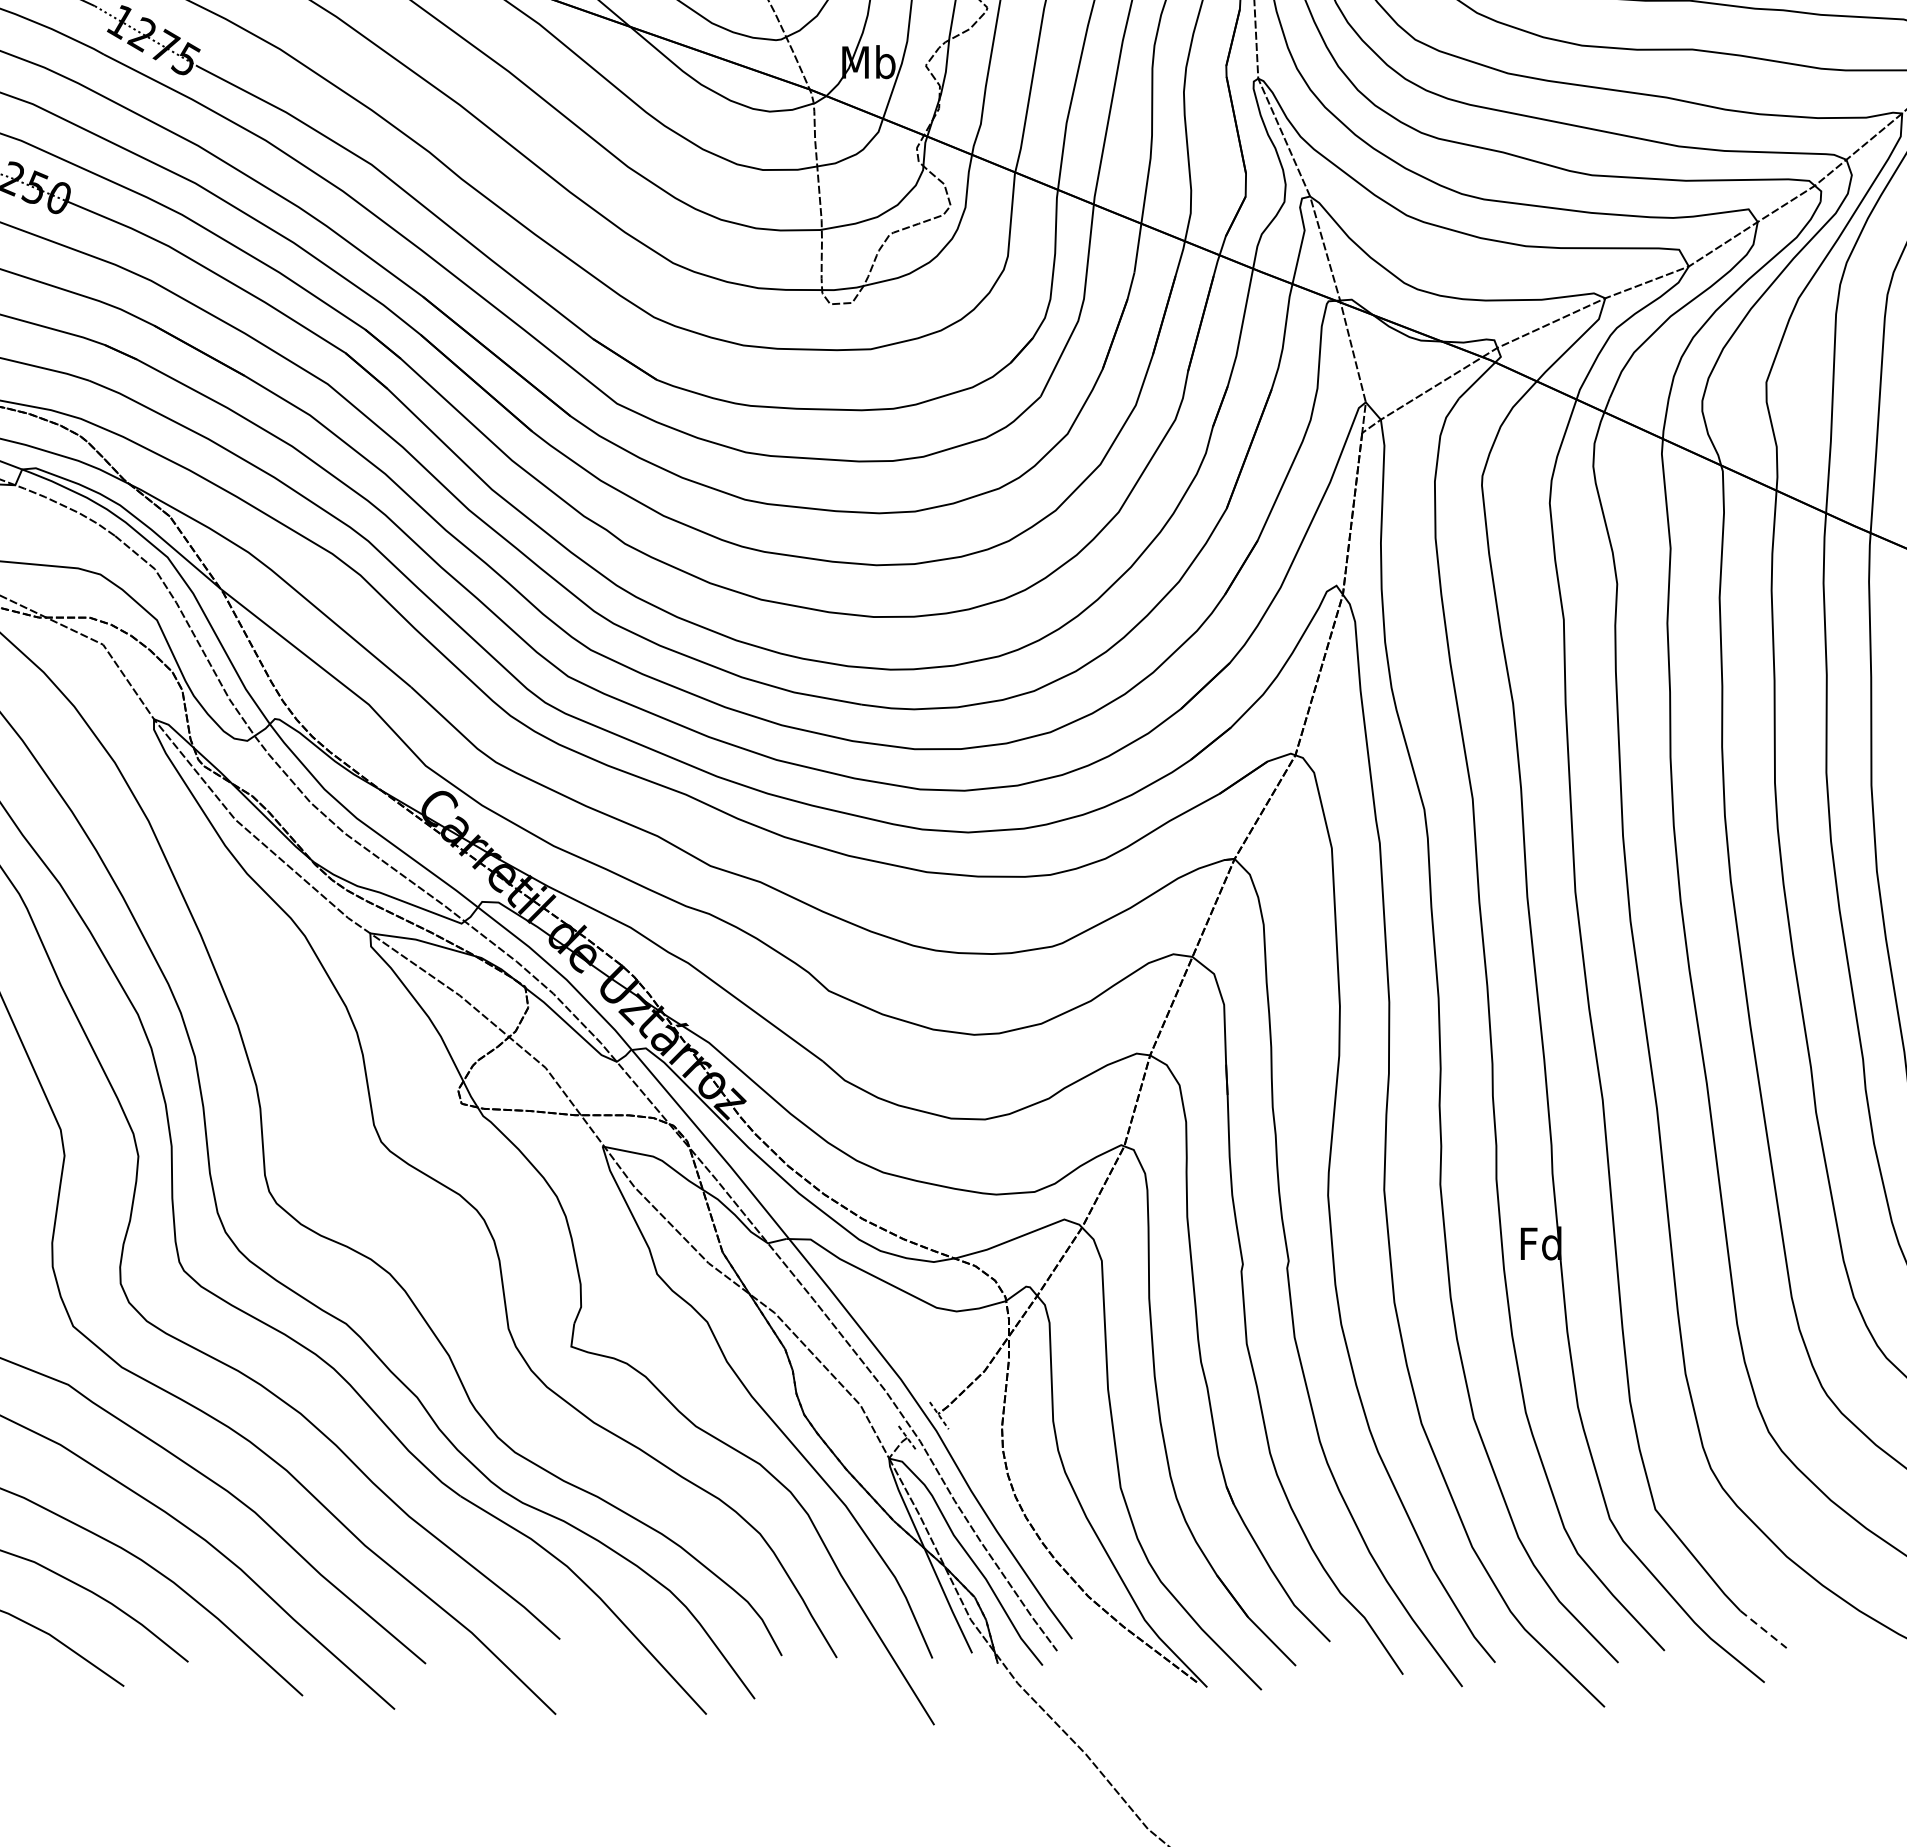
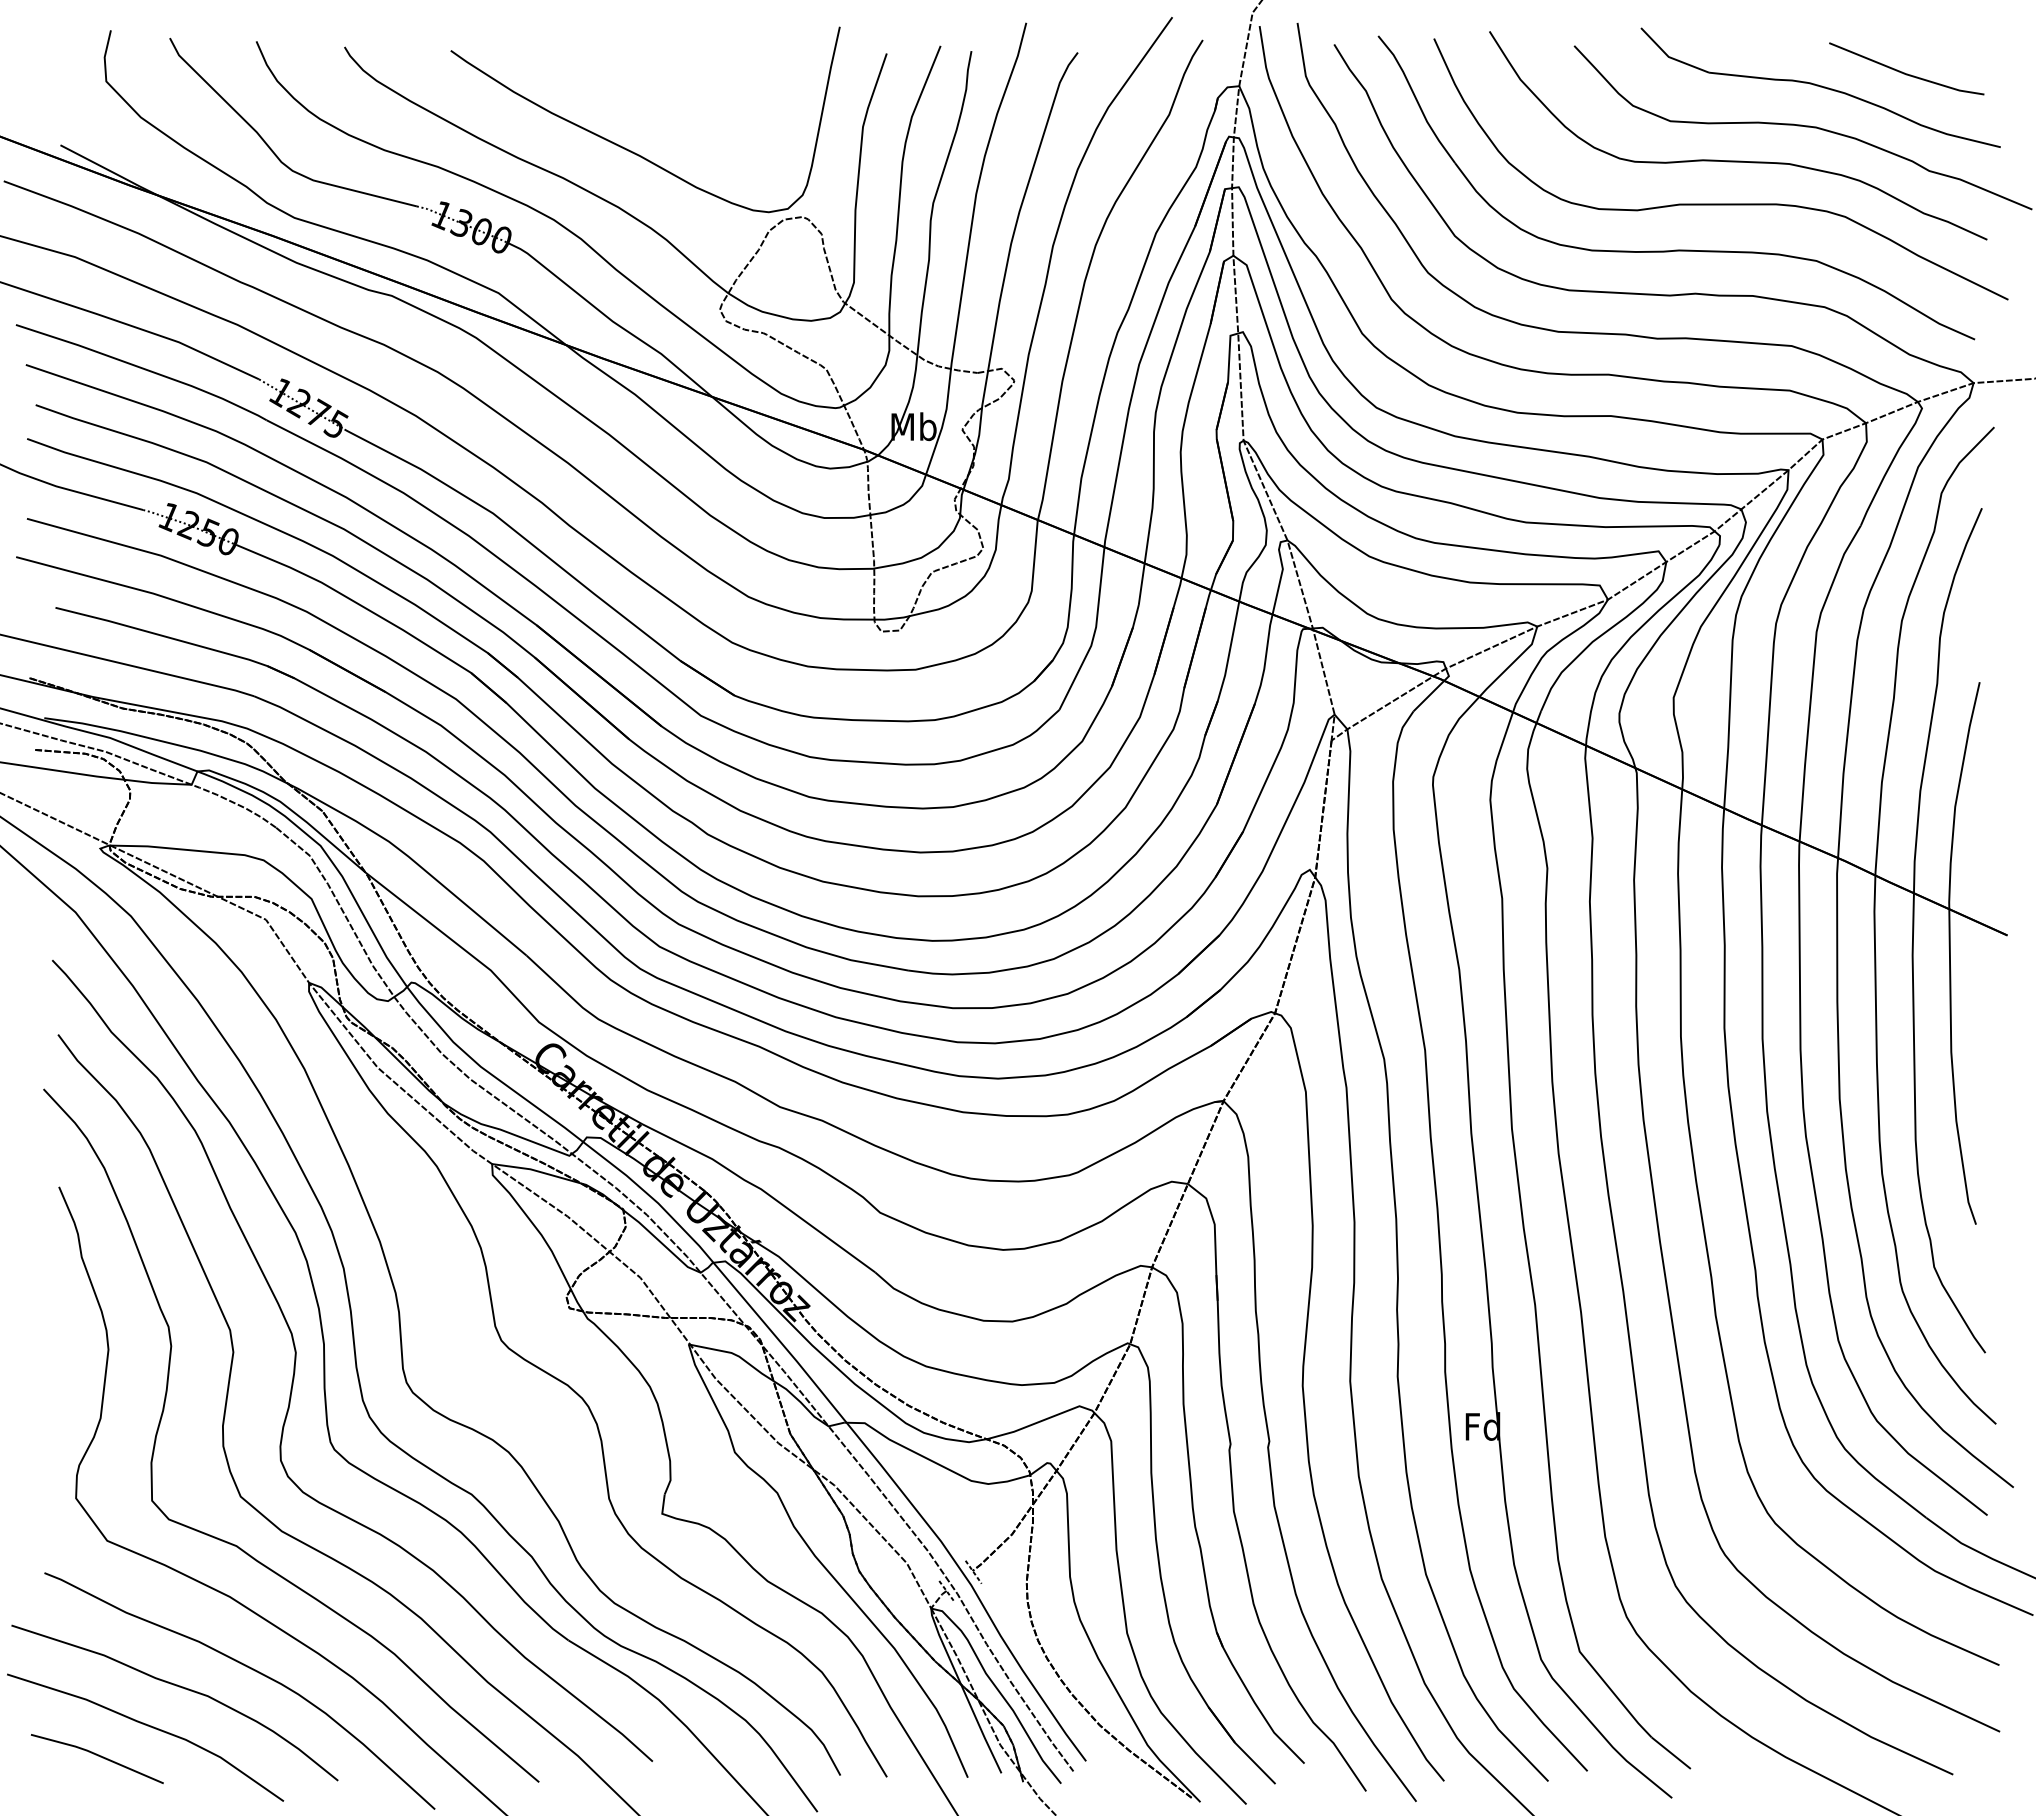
line: (1763, 1629) -> (1671, 1753), dashed -> solid

